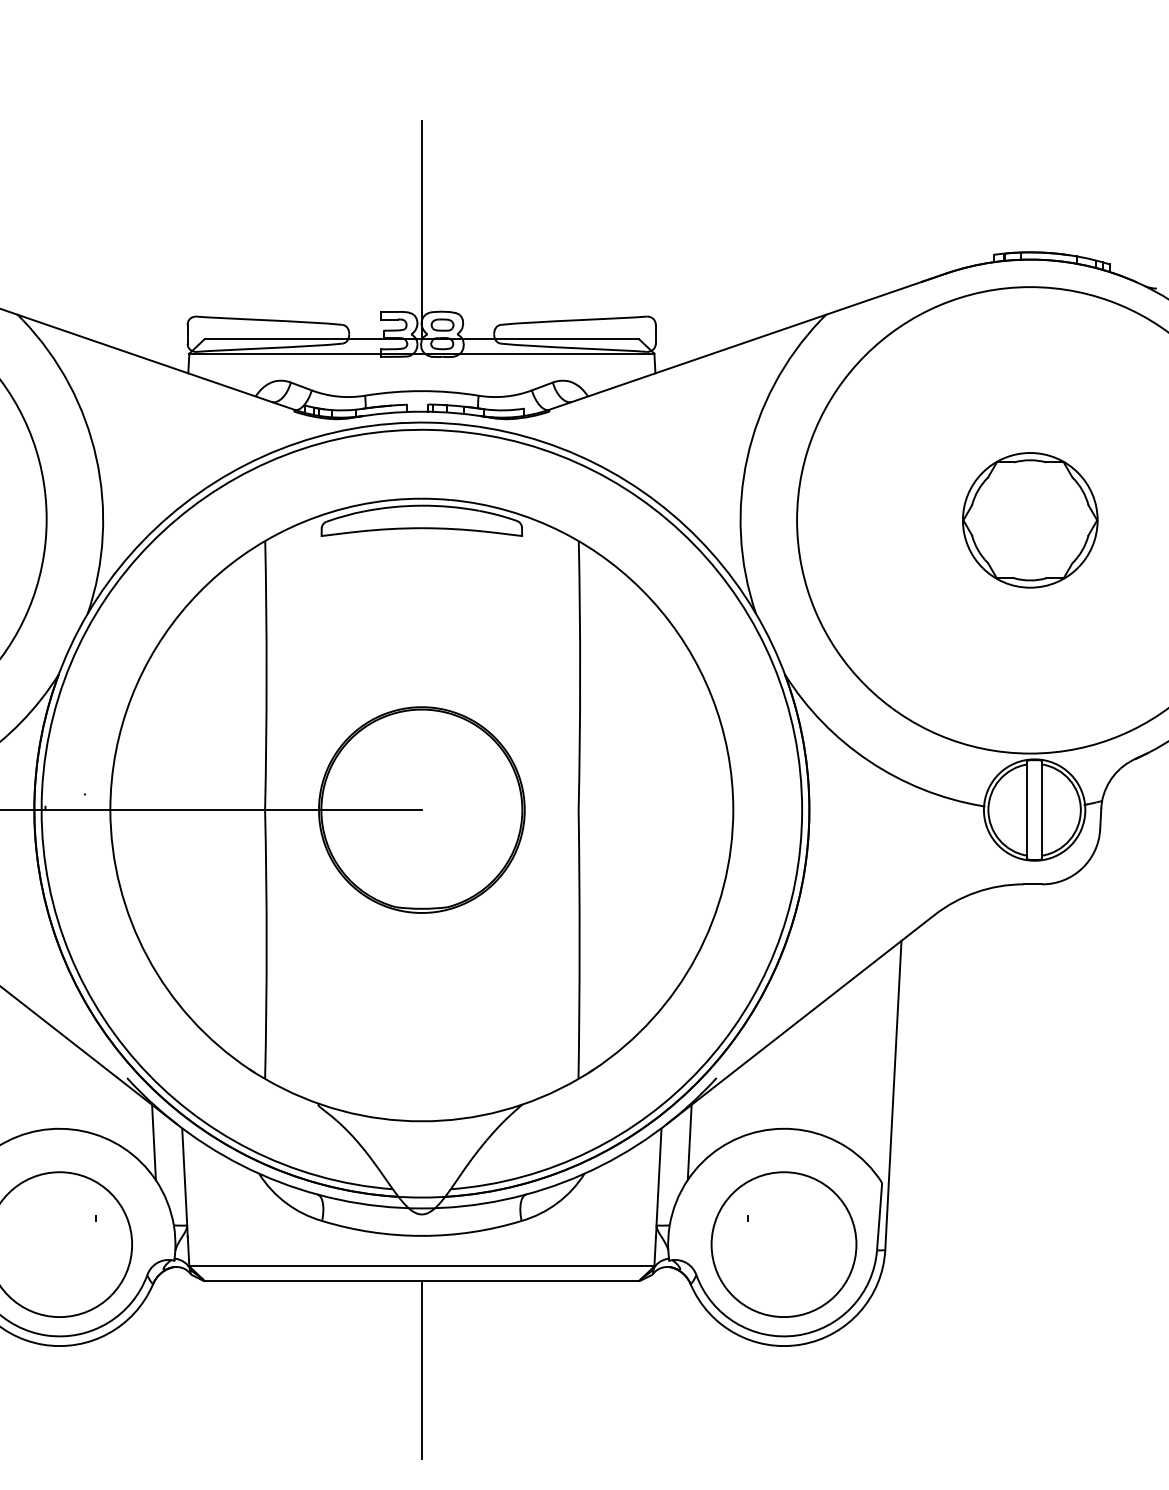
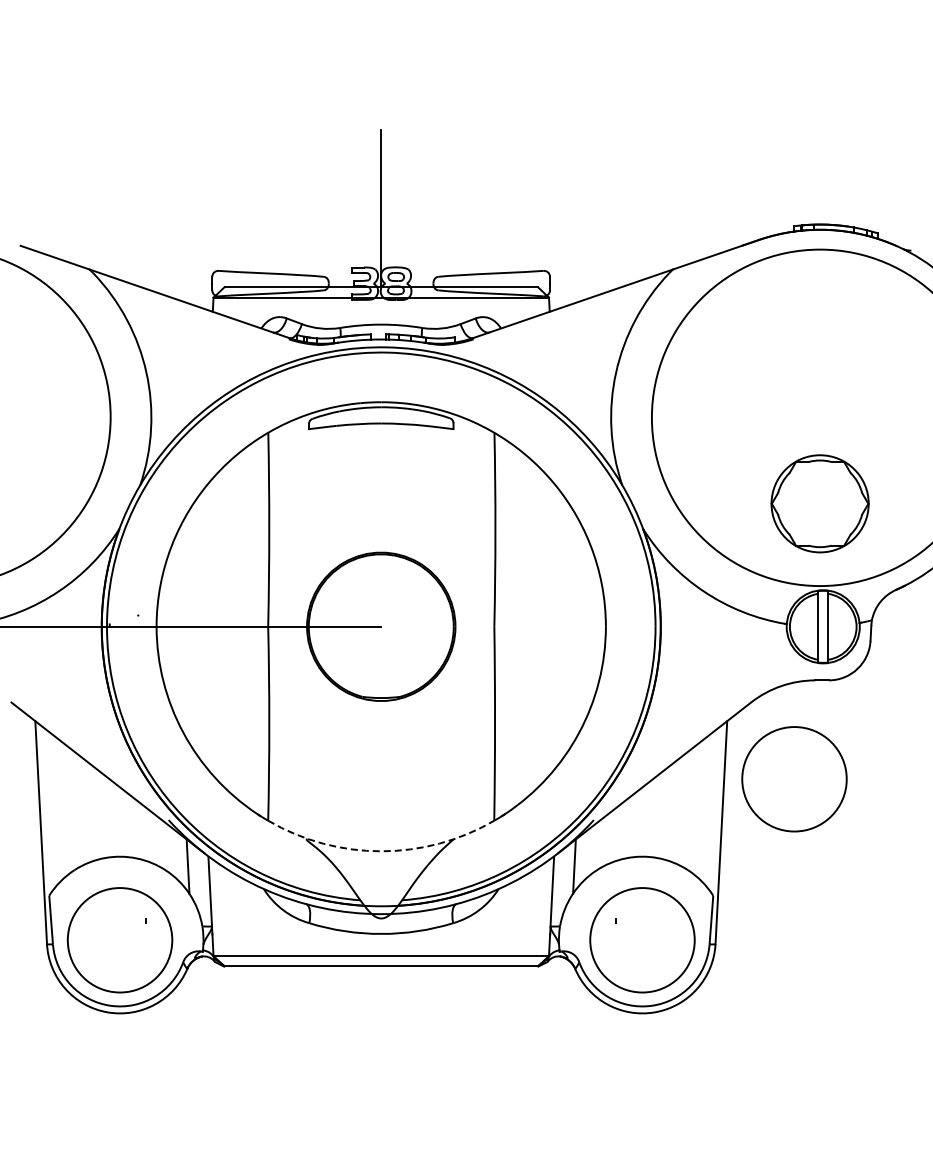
part: (1029, 519) -> (819, 503), moved
circle: (994, 1021) -> (794, 779), added
arc: (422, 1121) -> (381, 851), solid -> dashed
line: (422, 1369) -> (381, 1030), removed

